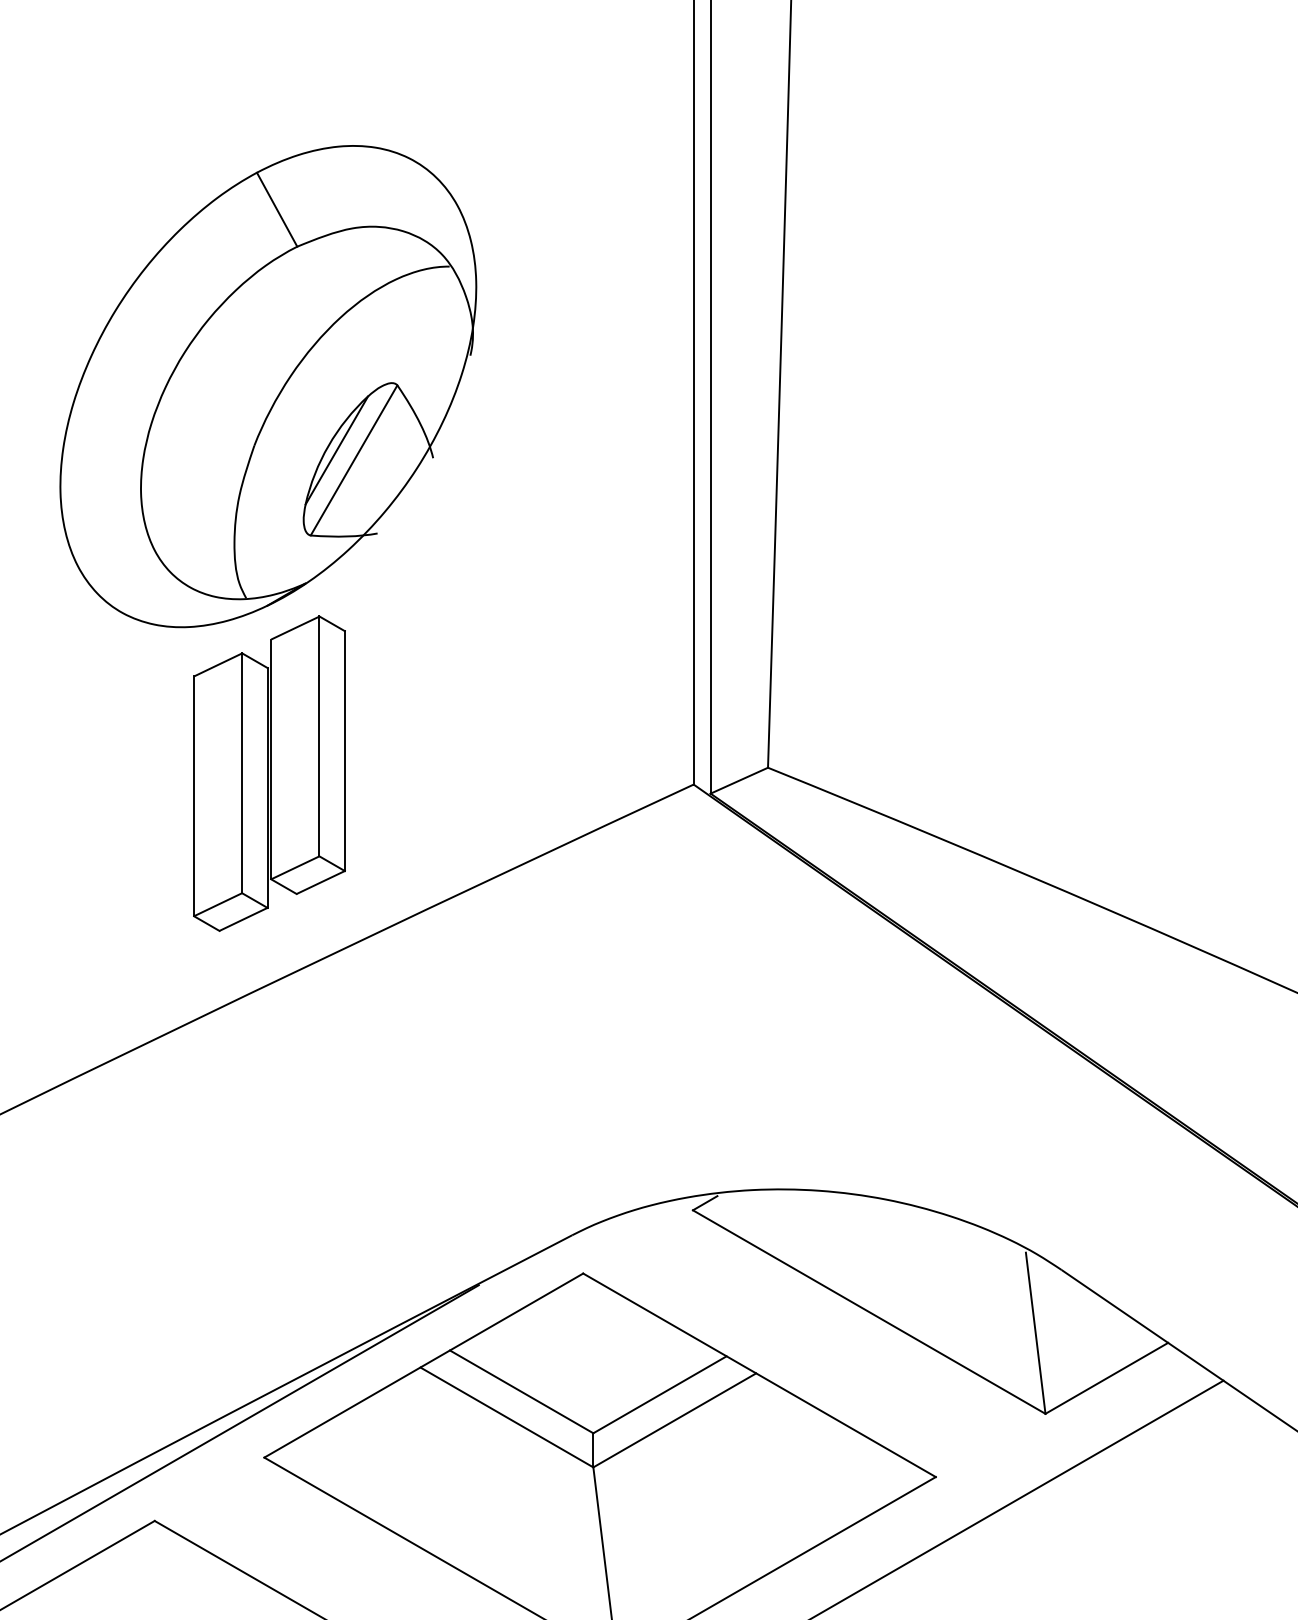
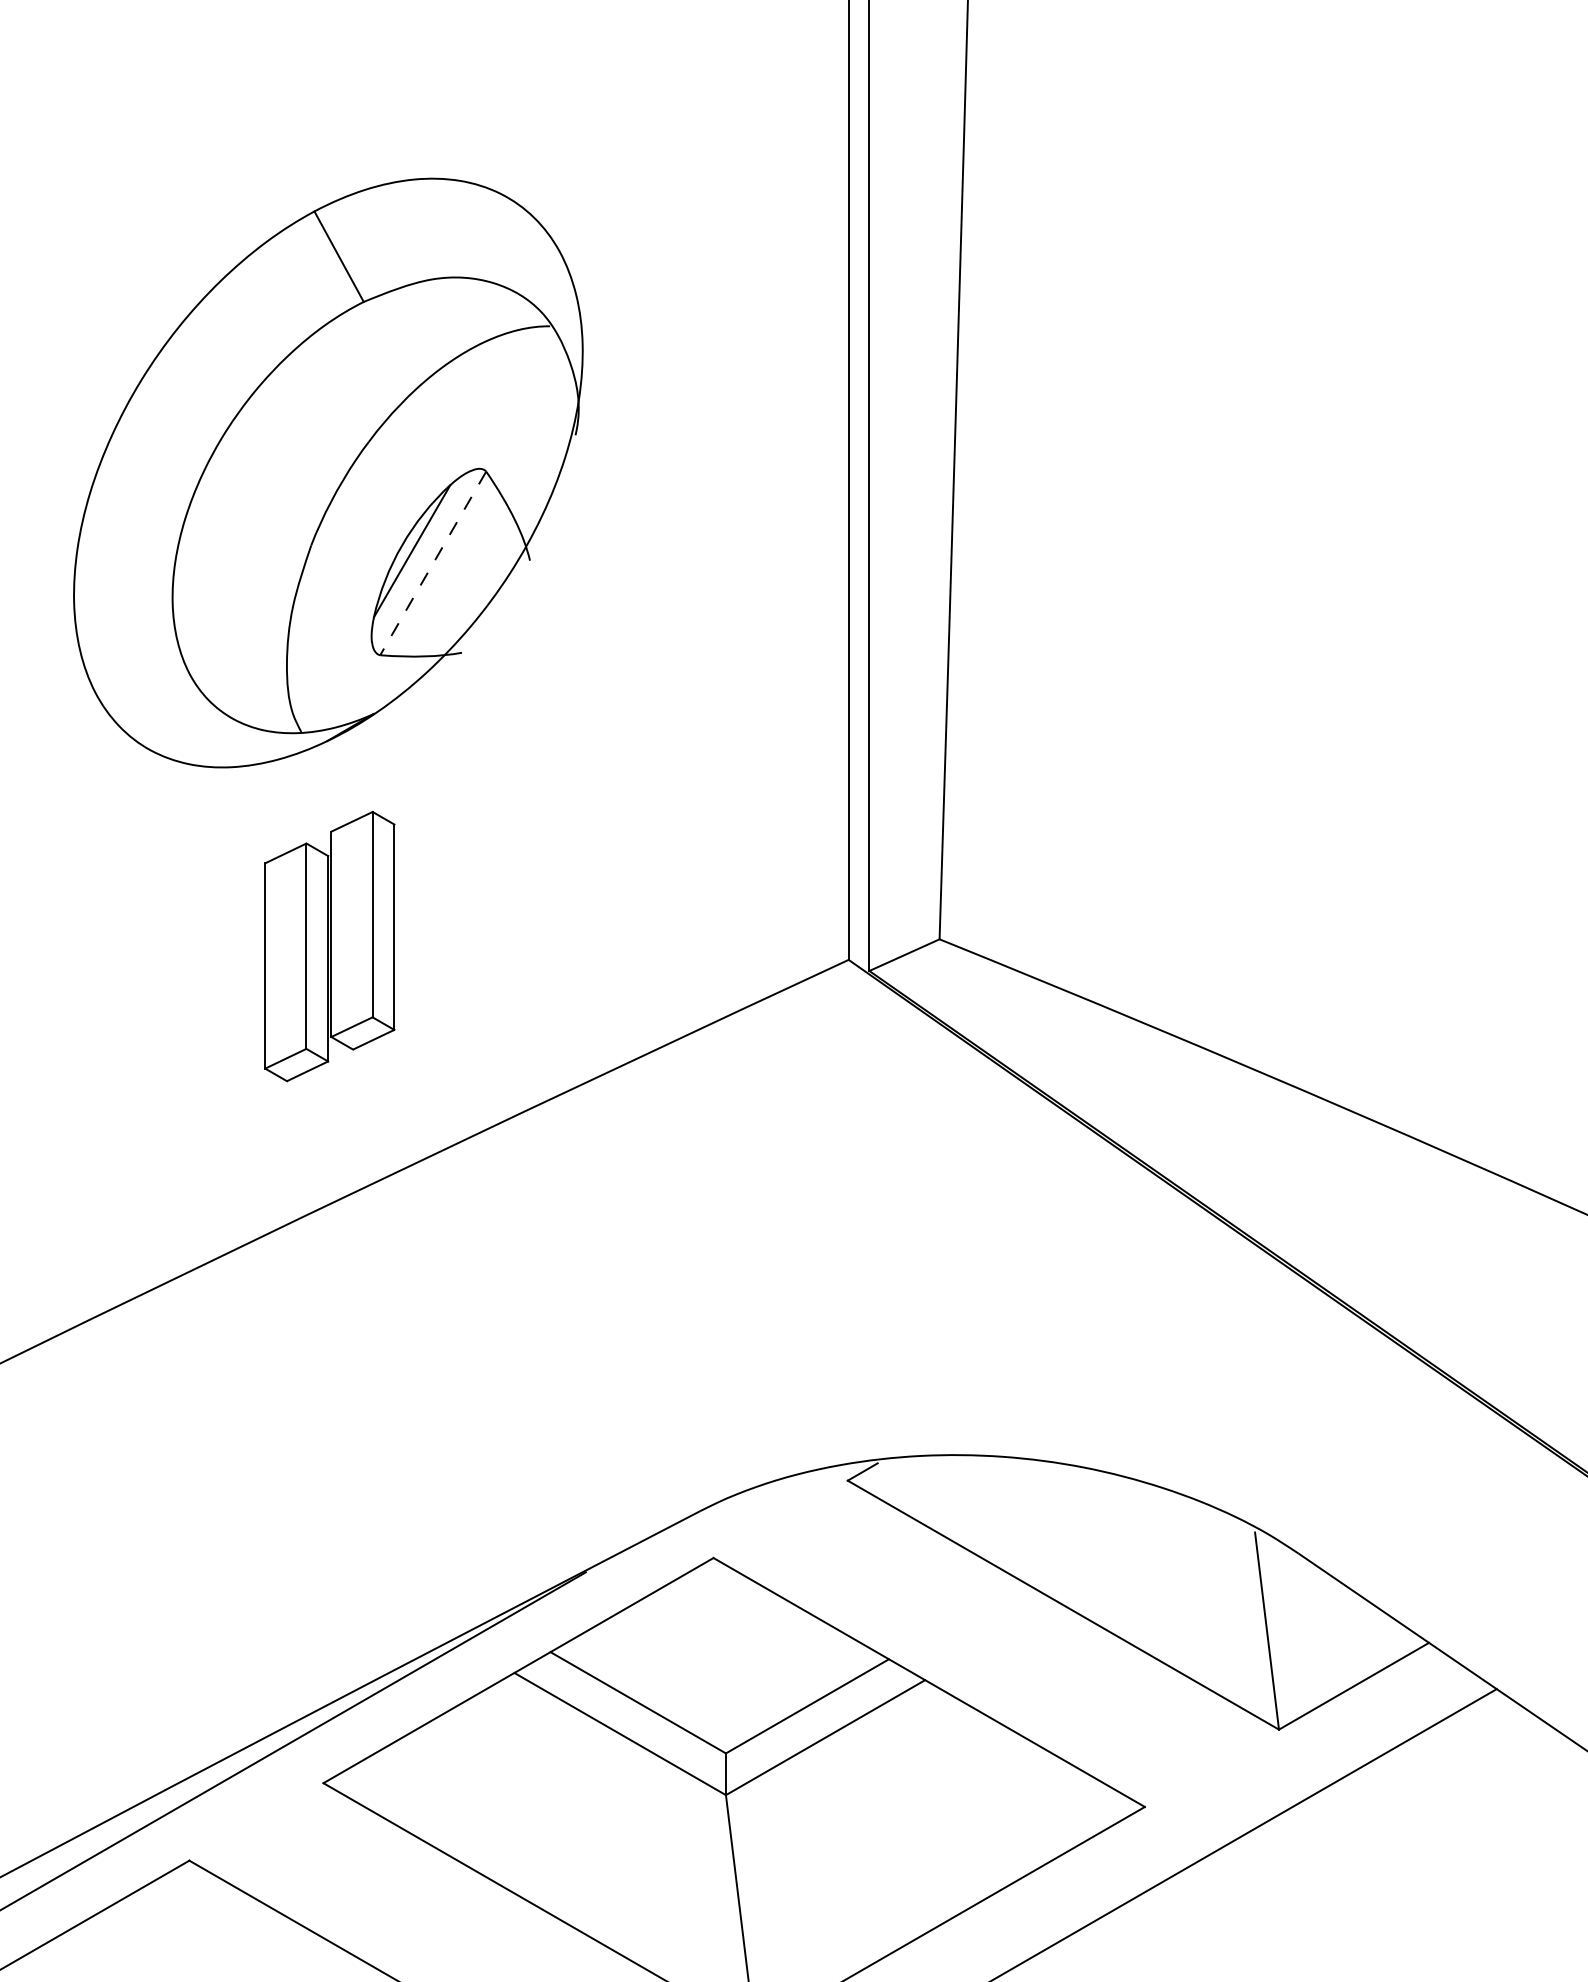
line: (354, 460) -> (433, 563), solid -> dashed
part: (269, 773) -> (329, 946), size x0.7

